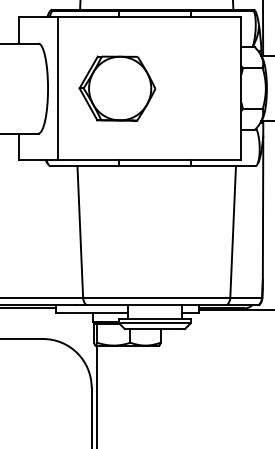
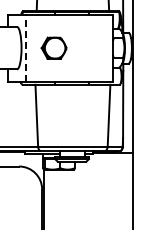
line: (58, 89) -> (26, 48), solid -> dashed
part: (115, 89) -> (53, 48), size x0.7

